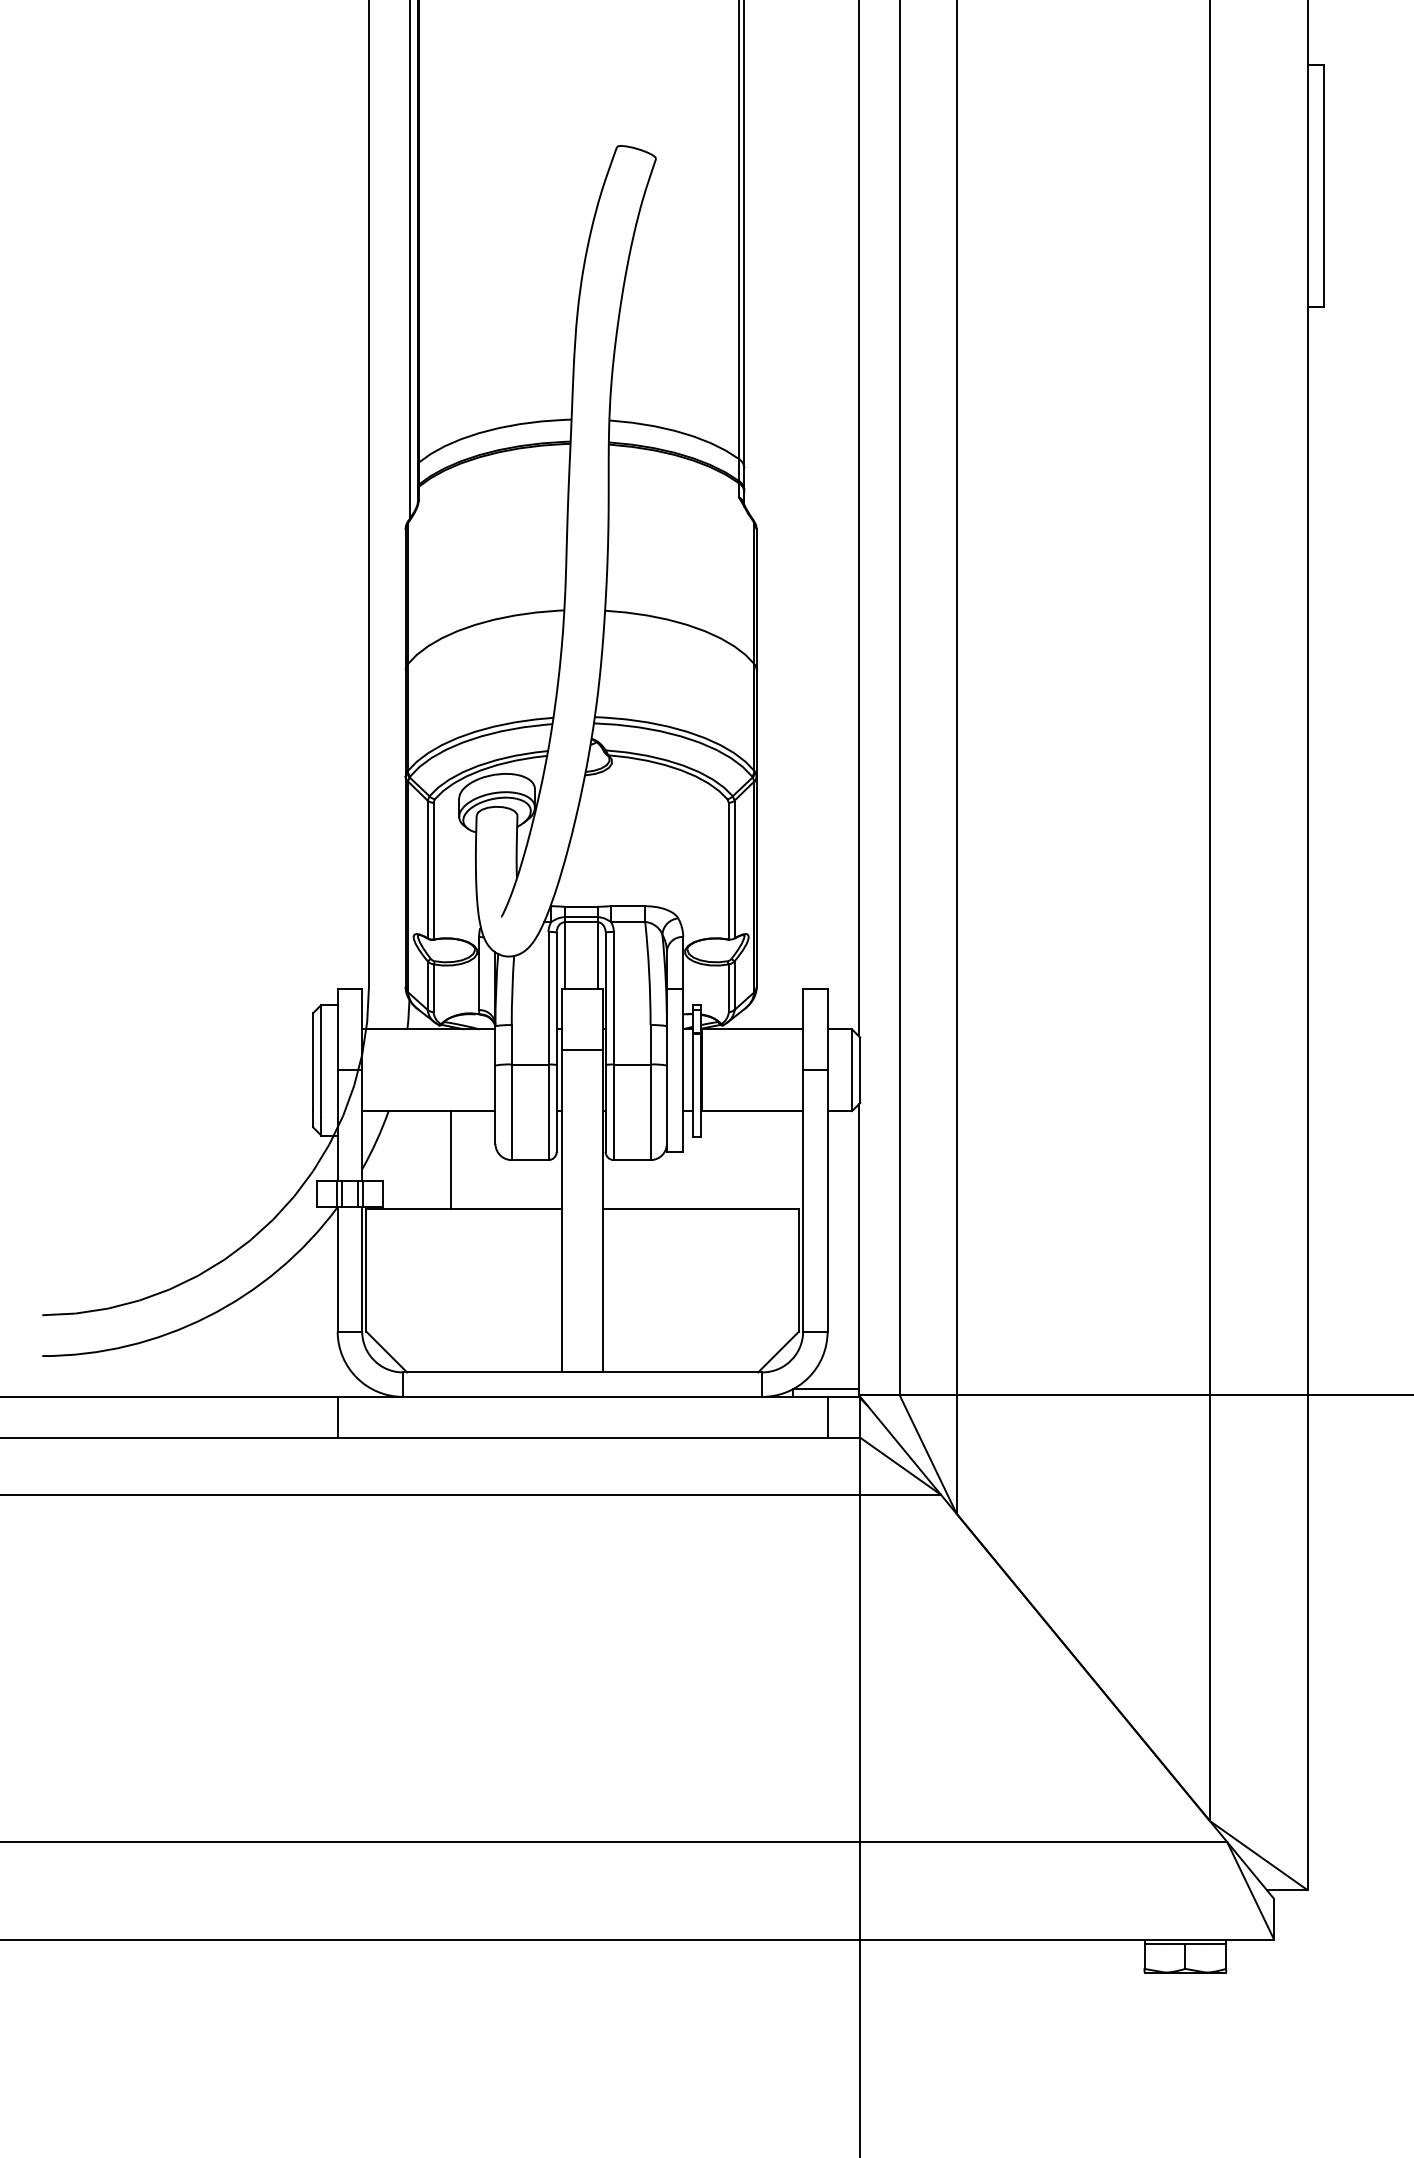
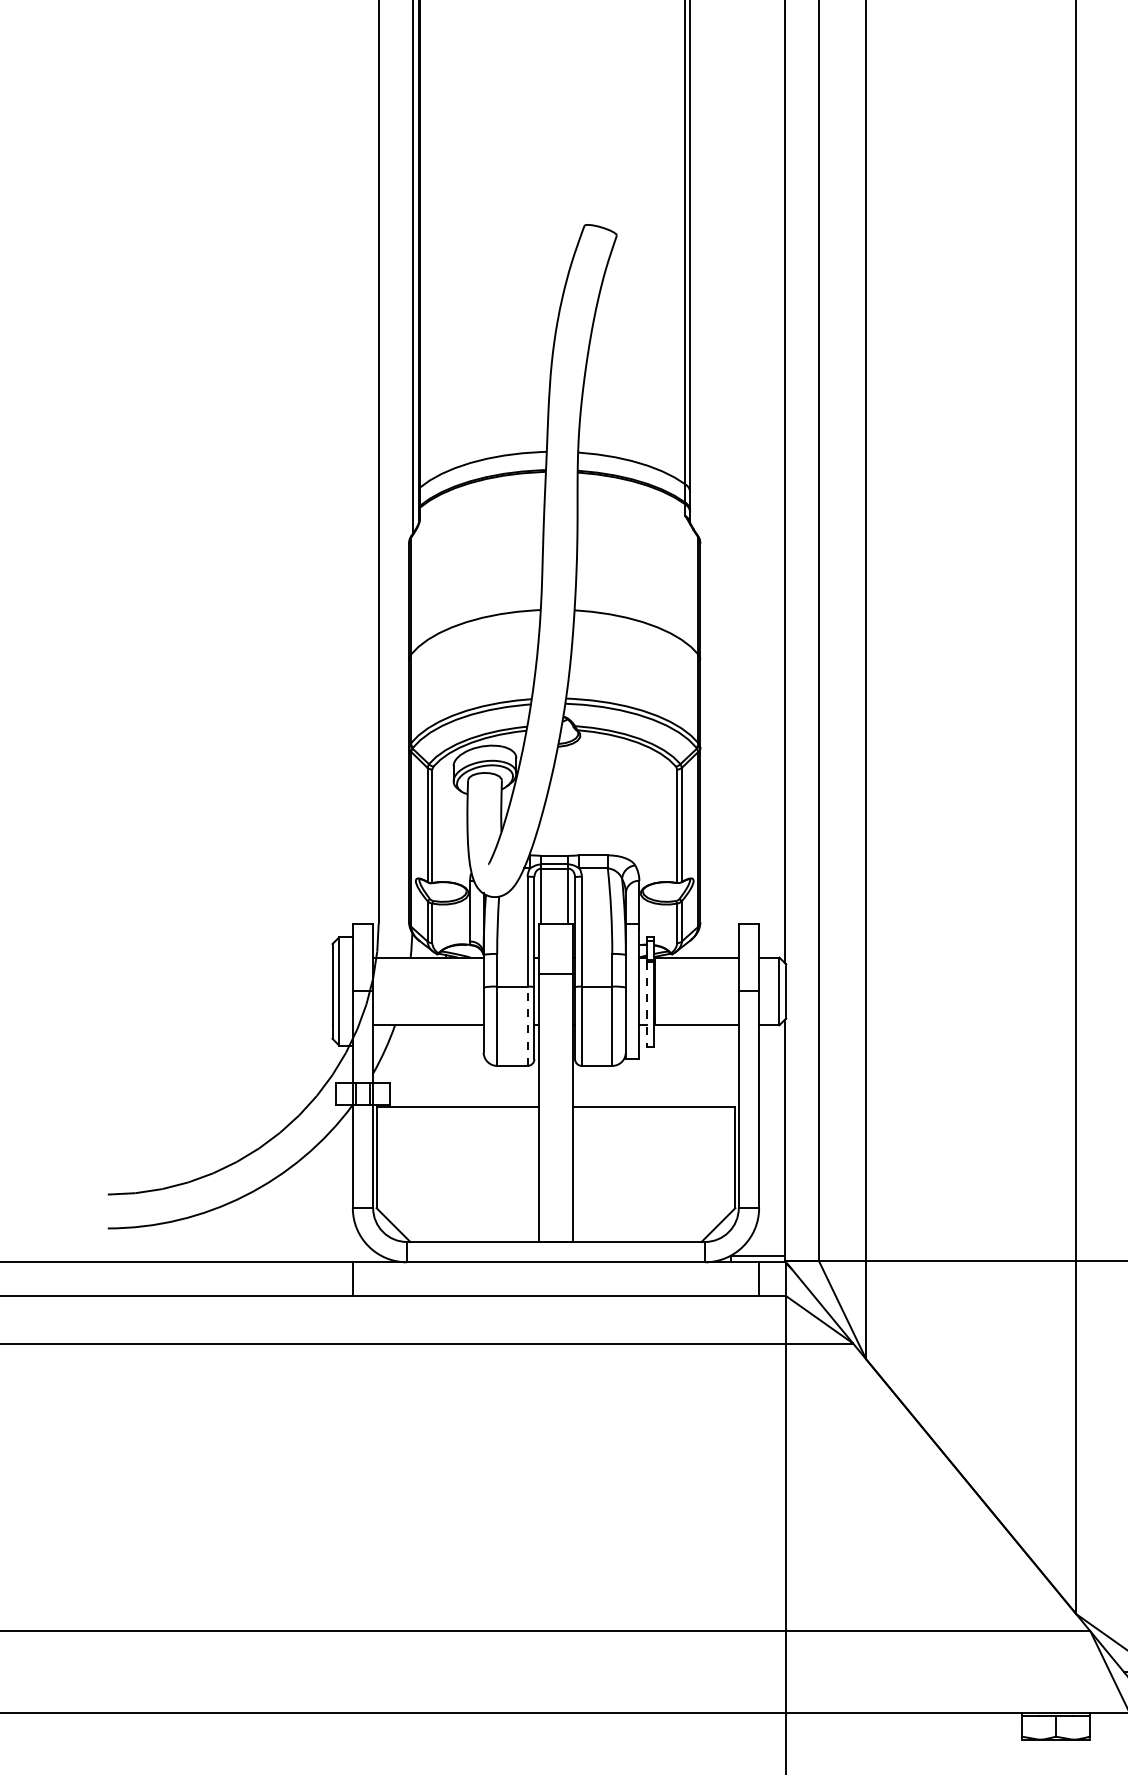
line: (692, 1086) -> (647, 1004), solid -> dashed
line: (548, 1112) -> (527, 1026), solid -> dashed
line: (450, 1160) -> (446, 1066), removed

